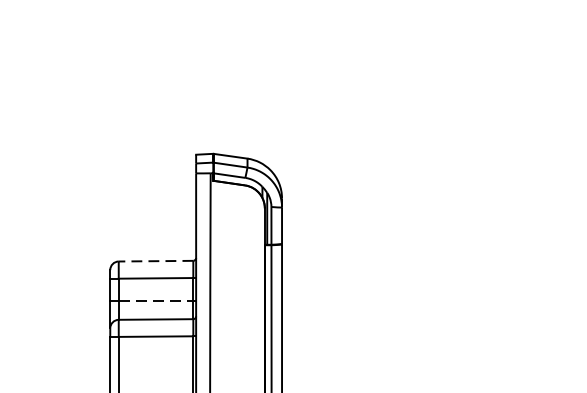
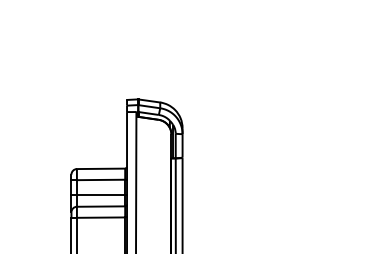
line: (155, 260) -> (100, 168), dashed -> solid
line: (156, 300) -> (101, 194), dashed -> solid

